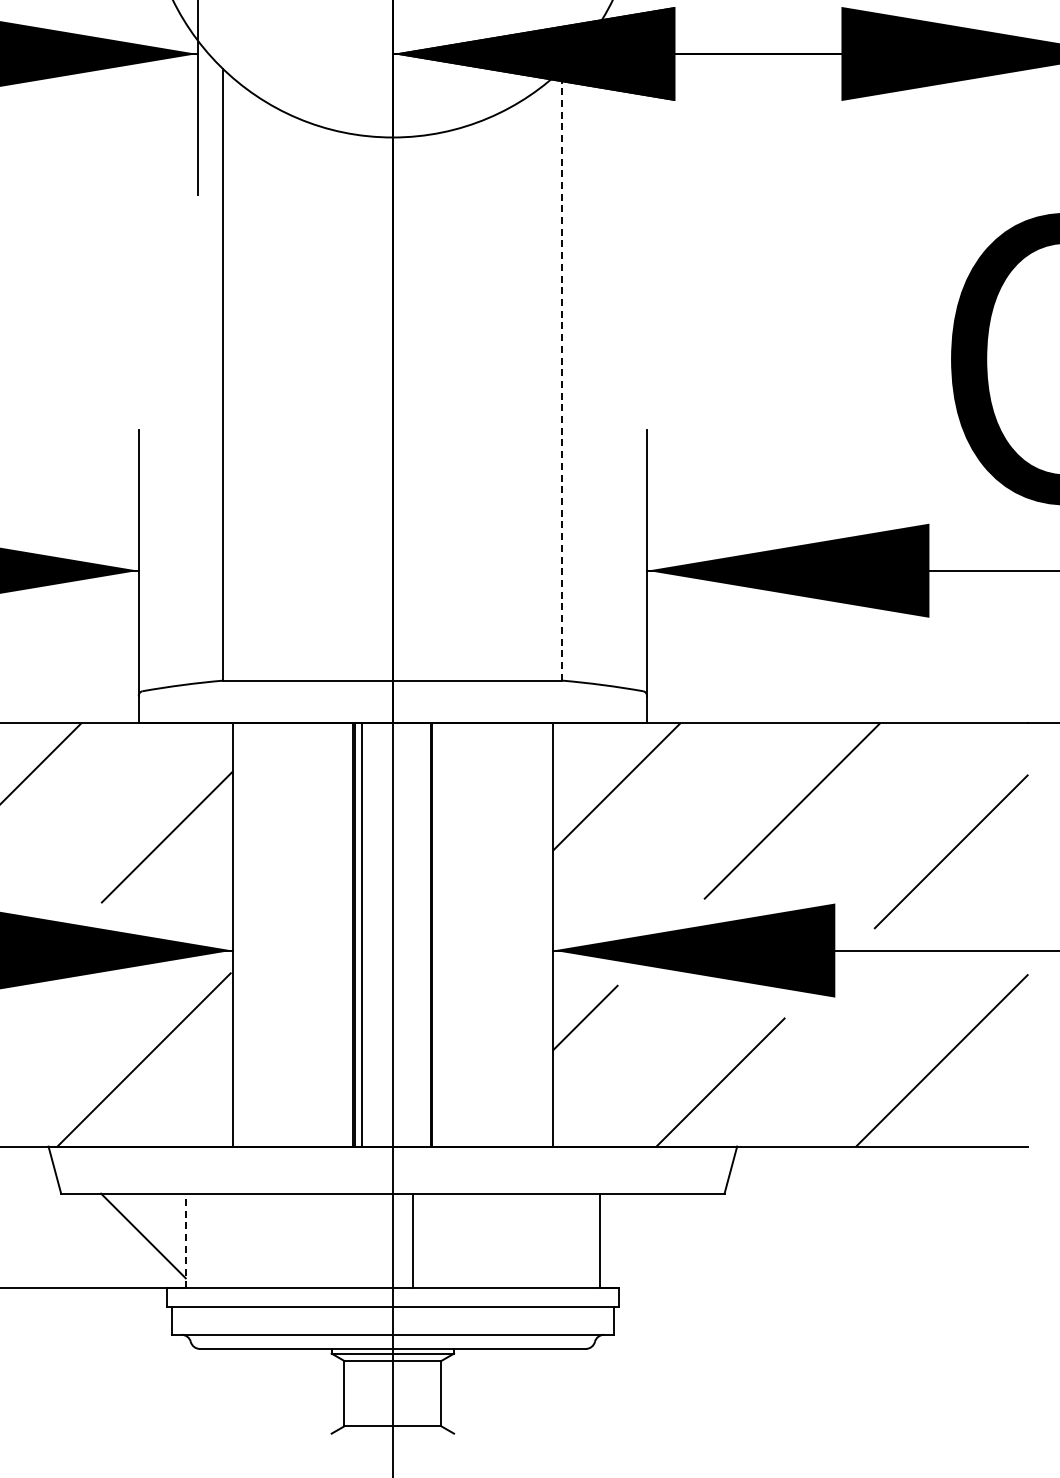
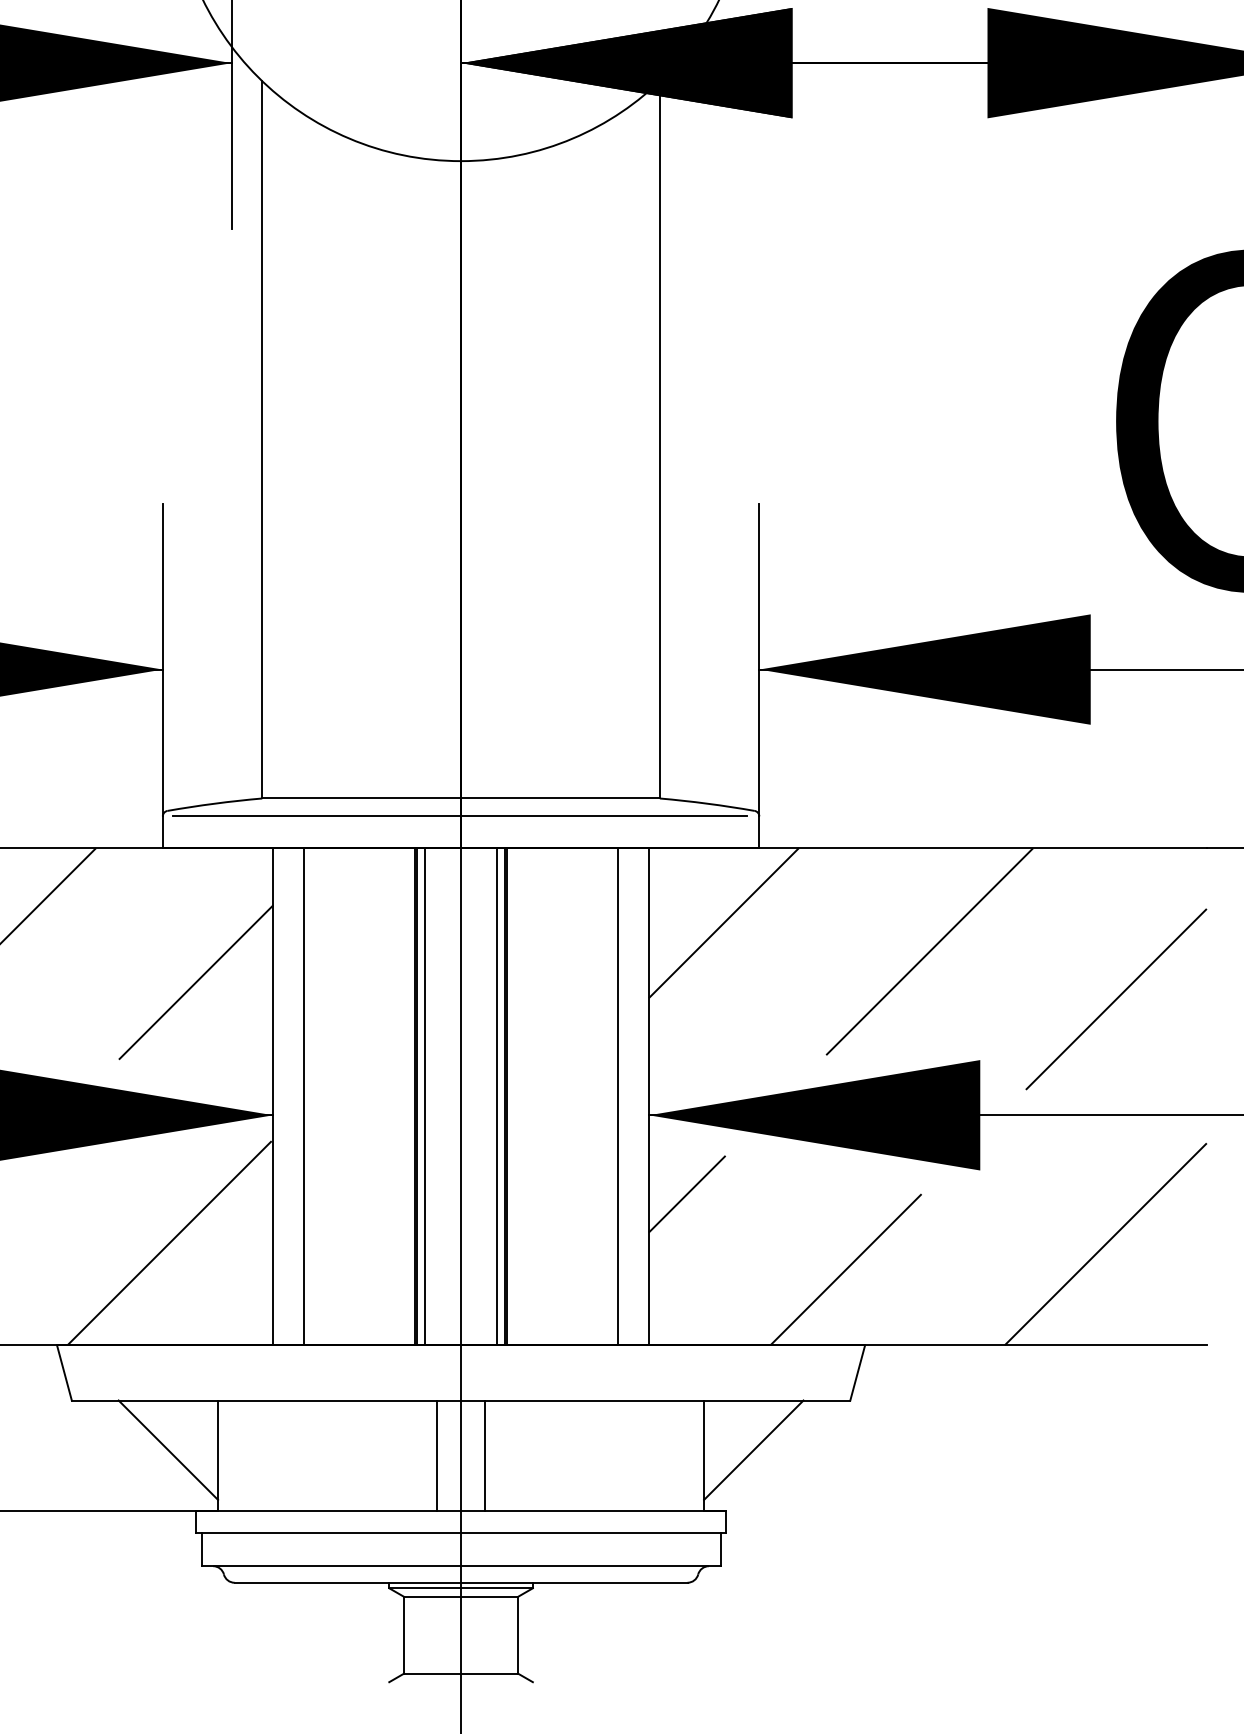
line: (562, 375) -> (660, 440), dashed -> solid
line: (391, 695) -> (459, 815), added
line: (259, 934) -> (304, 1096), added
line: (423, 934) -> (497, 1096), added
line: (526, 934) -> (617, 1096), added
line: (641, 1235) -> (752, 1449), added
line: (185, 1240) -> (217, 1455), dashed -> solid
line: (372, 1240) -> (437, 1455), added

